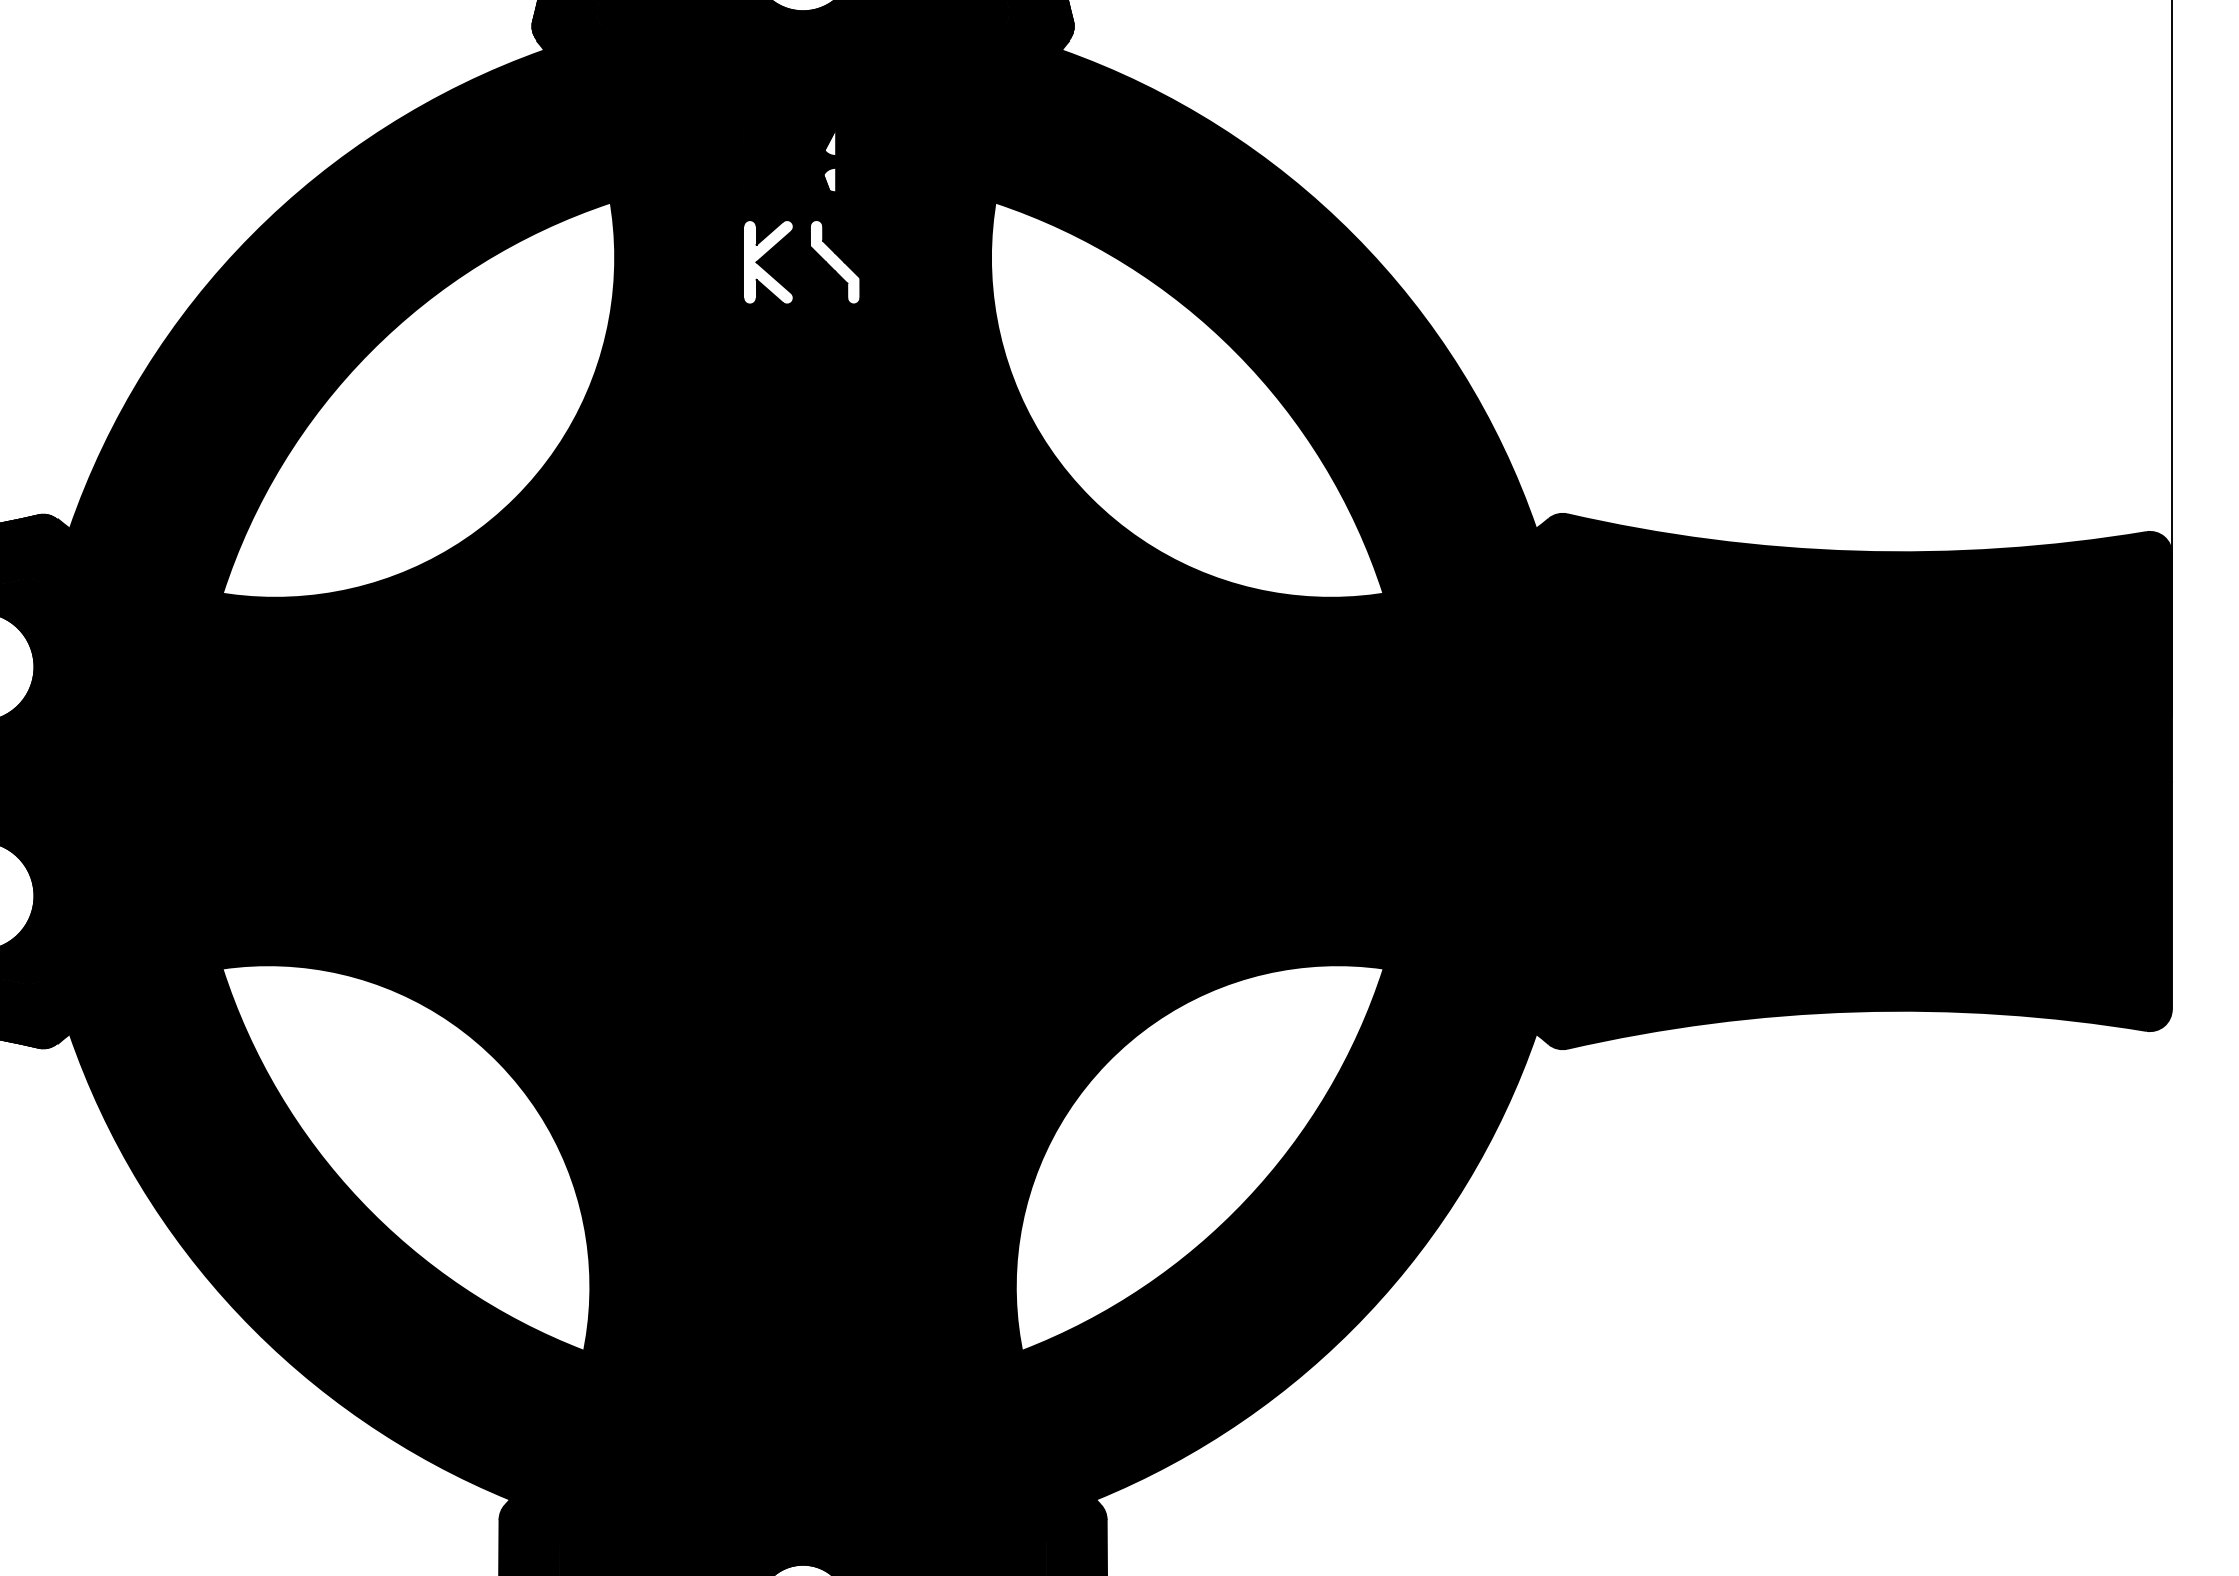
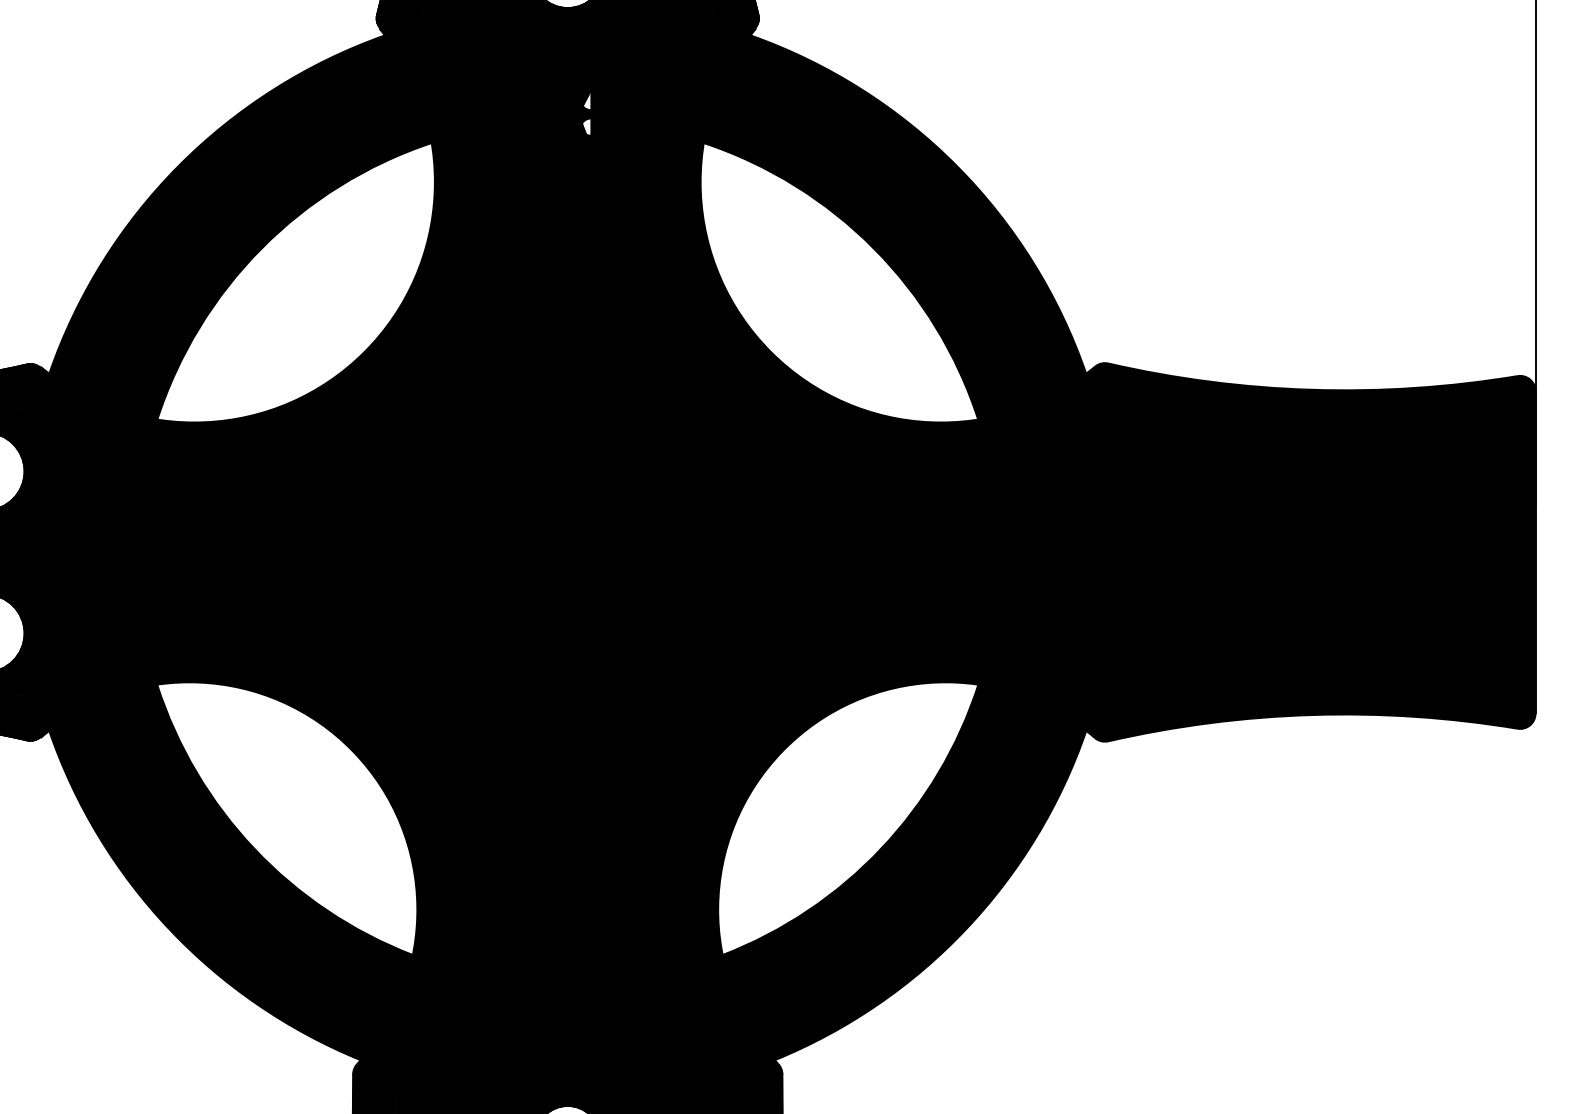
fill: (768, 262) -> (543, 185), added
fill: (834, 262) -> (589, 185), added

